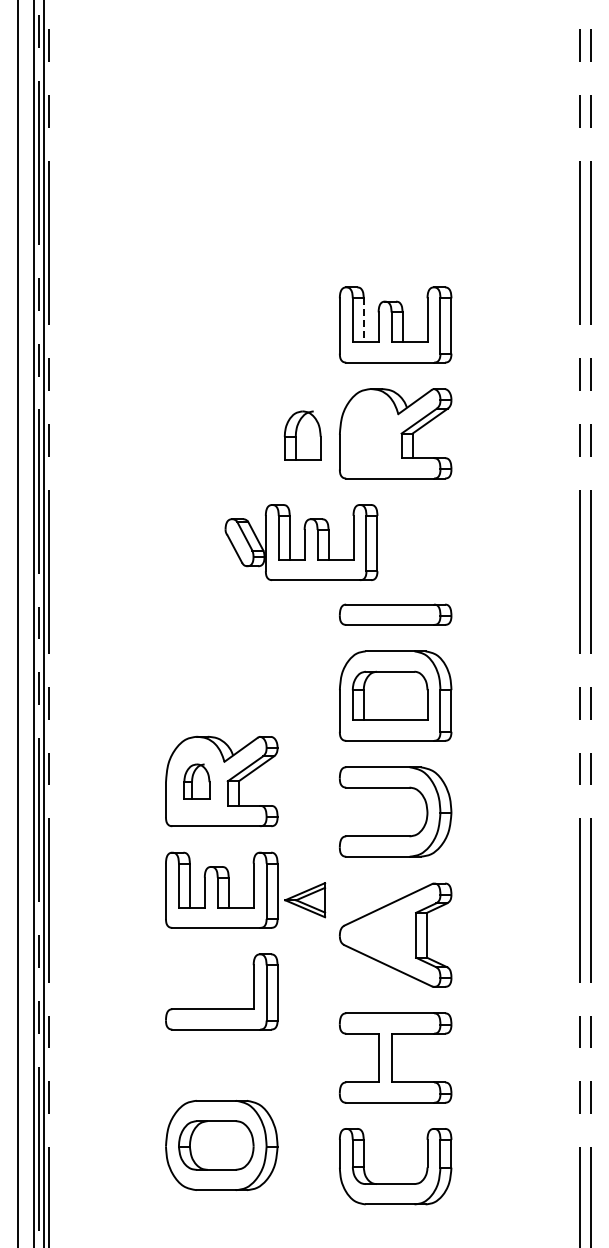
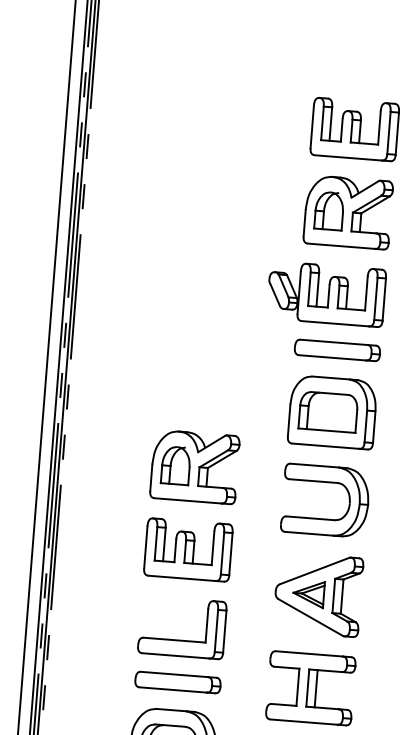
line: (363, 320) -> (330, 124), dashed -> solid
part: (302, 435) -> (329, 210), moved
part: (301, 542) -> (326, 294), moved
part: (196, 781) -> (175, 465), size x1.43
part: (305, 900) -> (308, 594), moved
line: (402, 1057) -> (316, 688), added
part: (221, 1064) -> (177, 682), added

